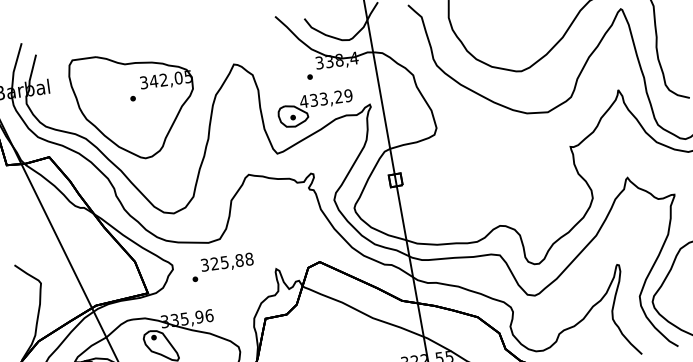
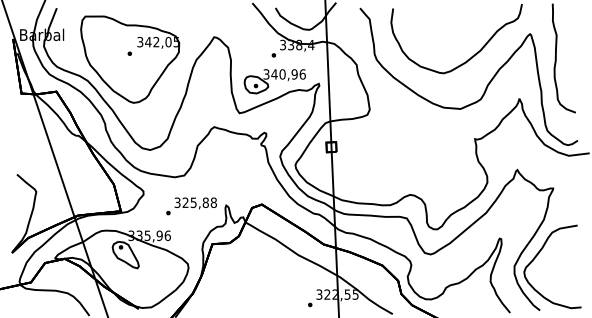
text: (326, 98) -> (284, 74), 433,29 -> 340,96
text: (222, 267) -> (191, 206), moved

